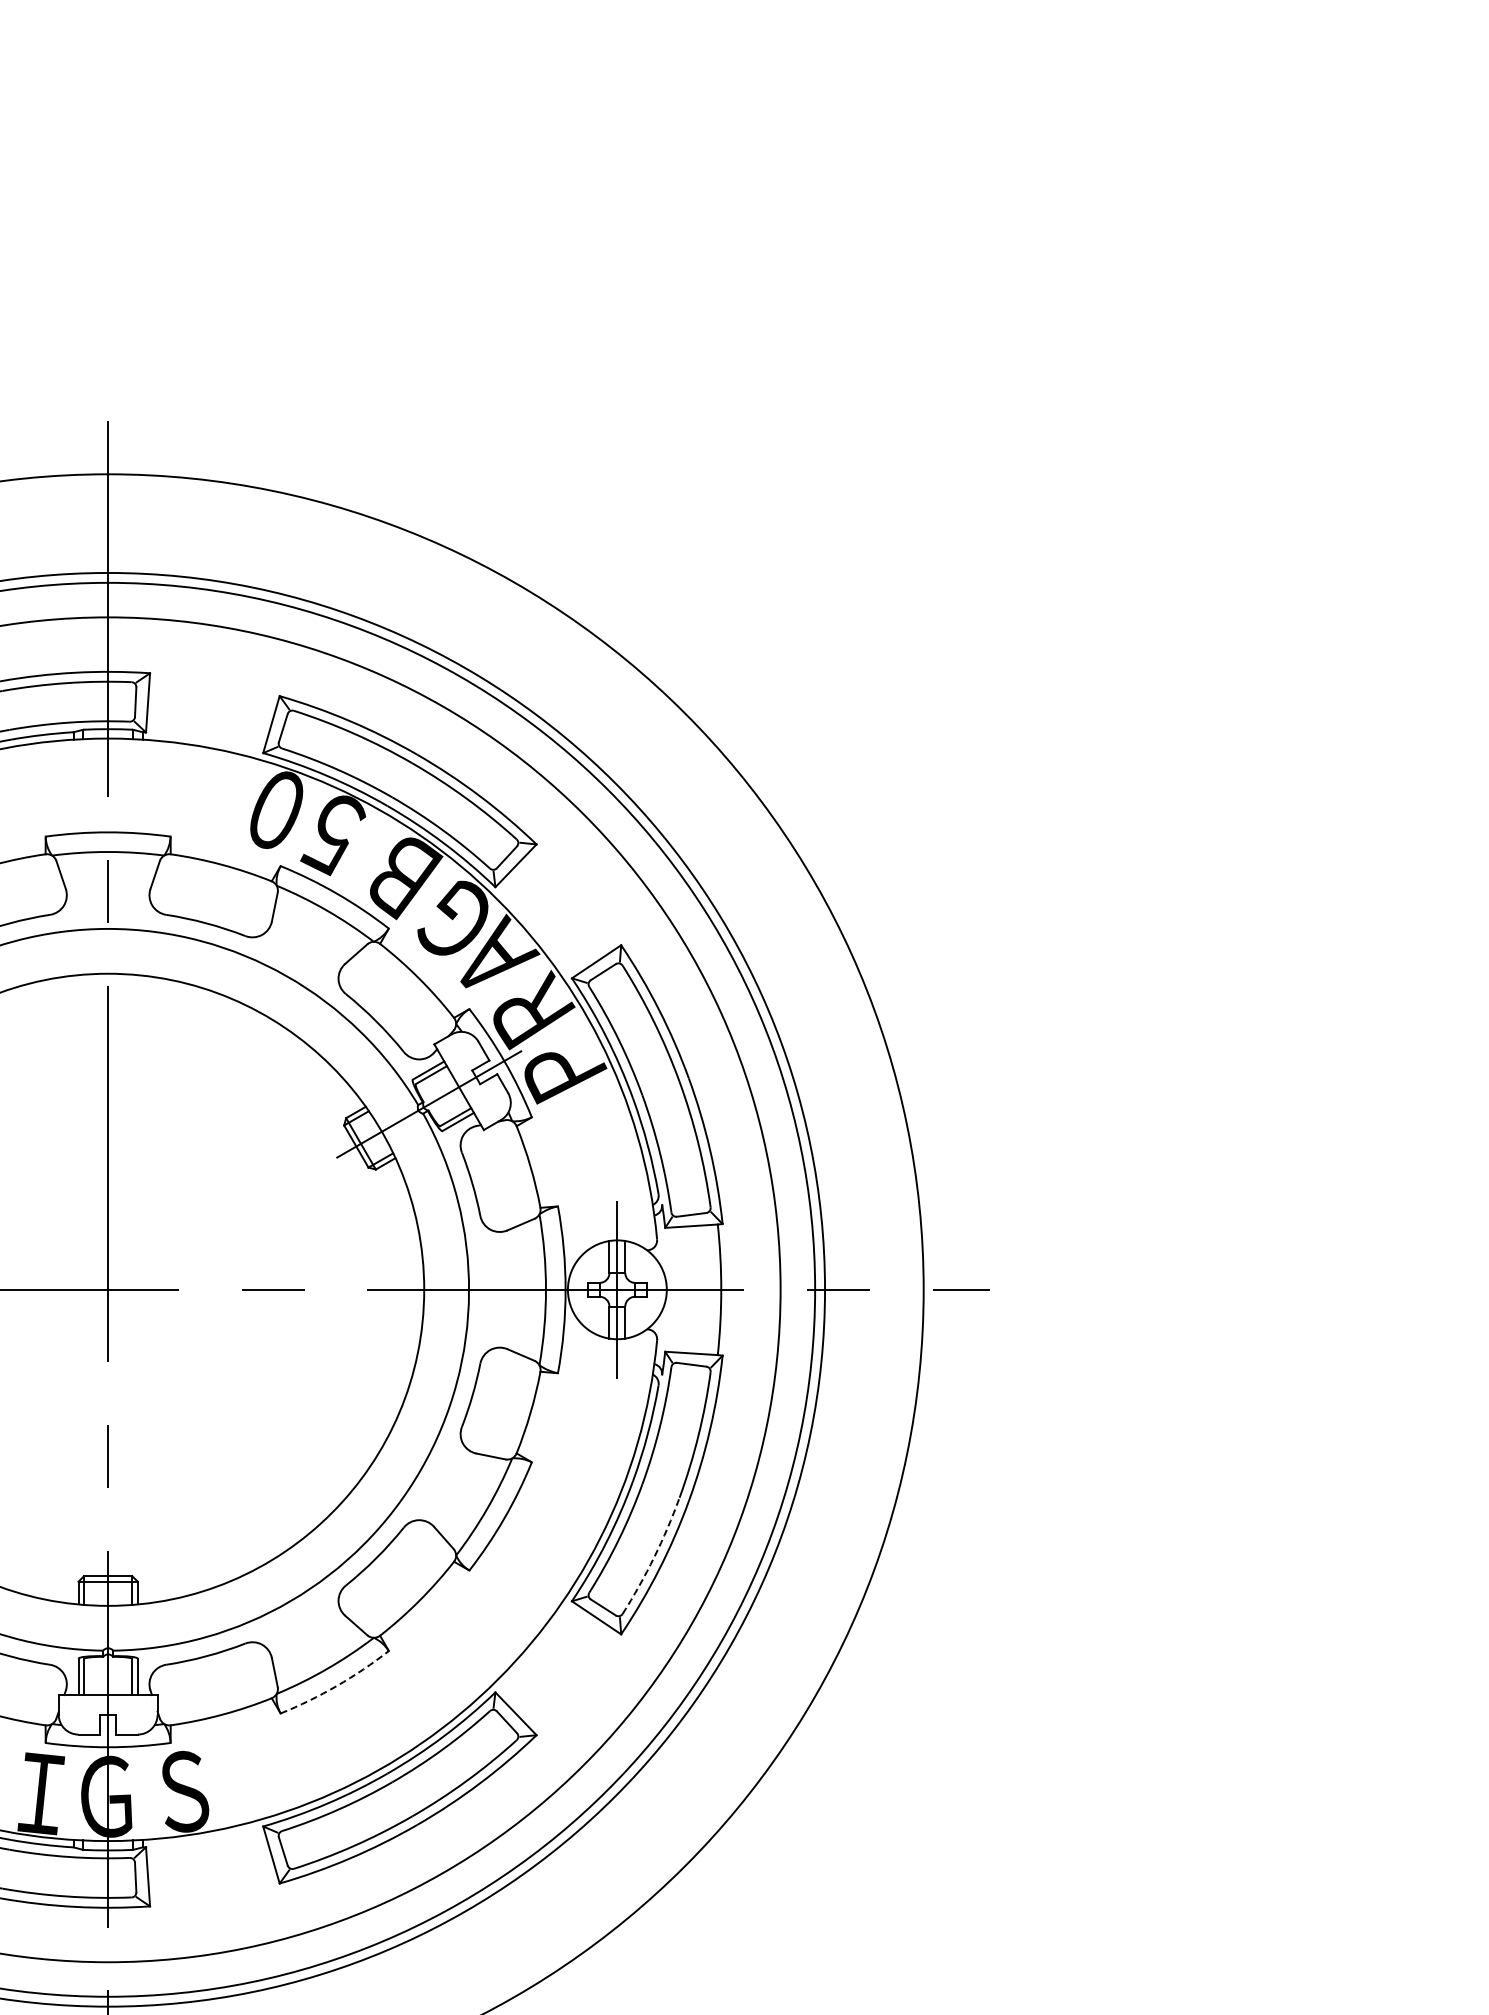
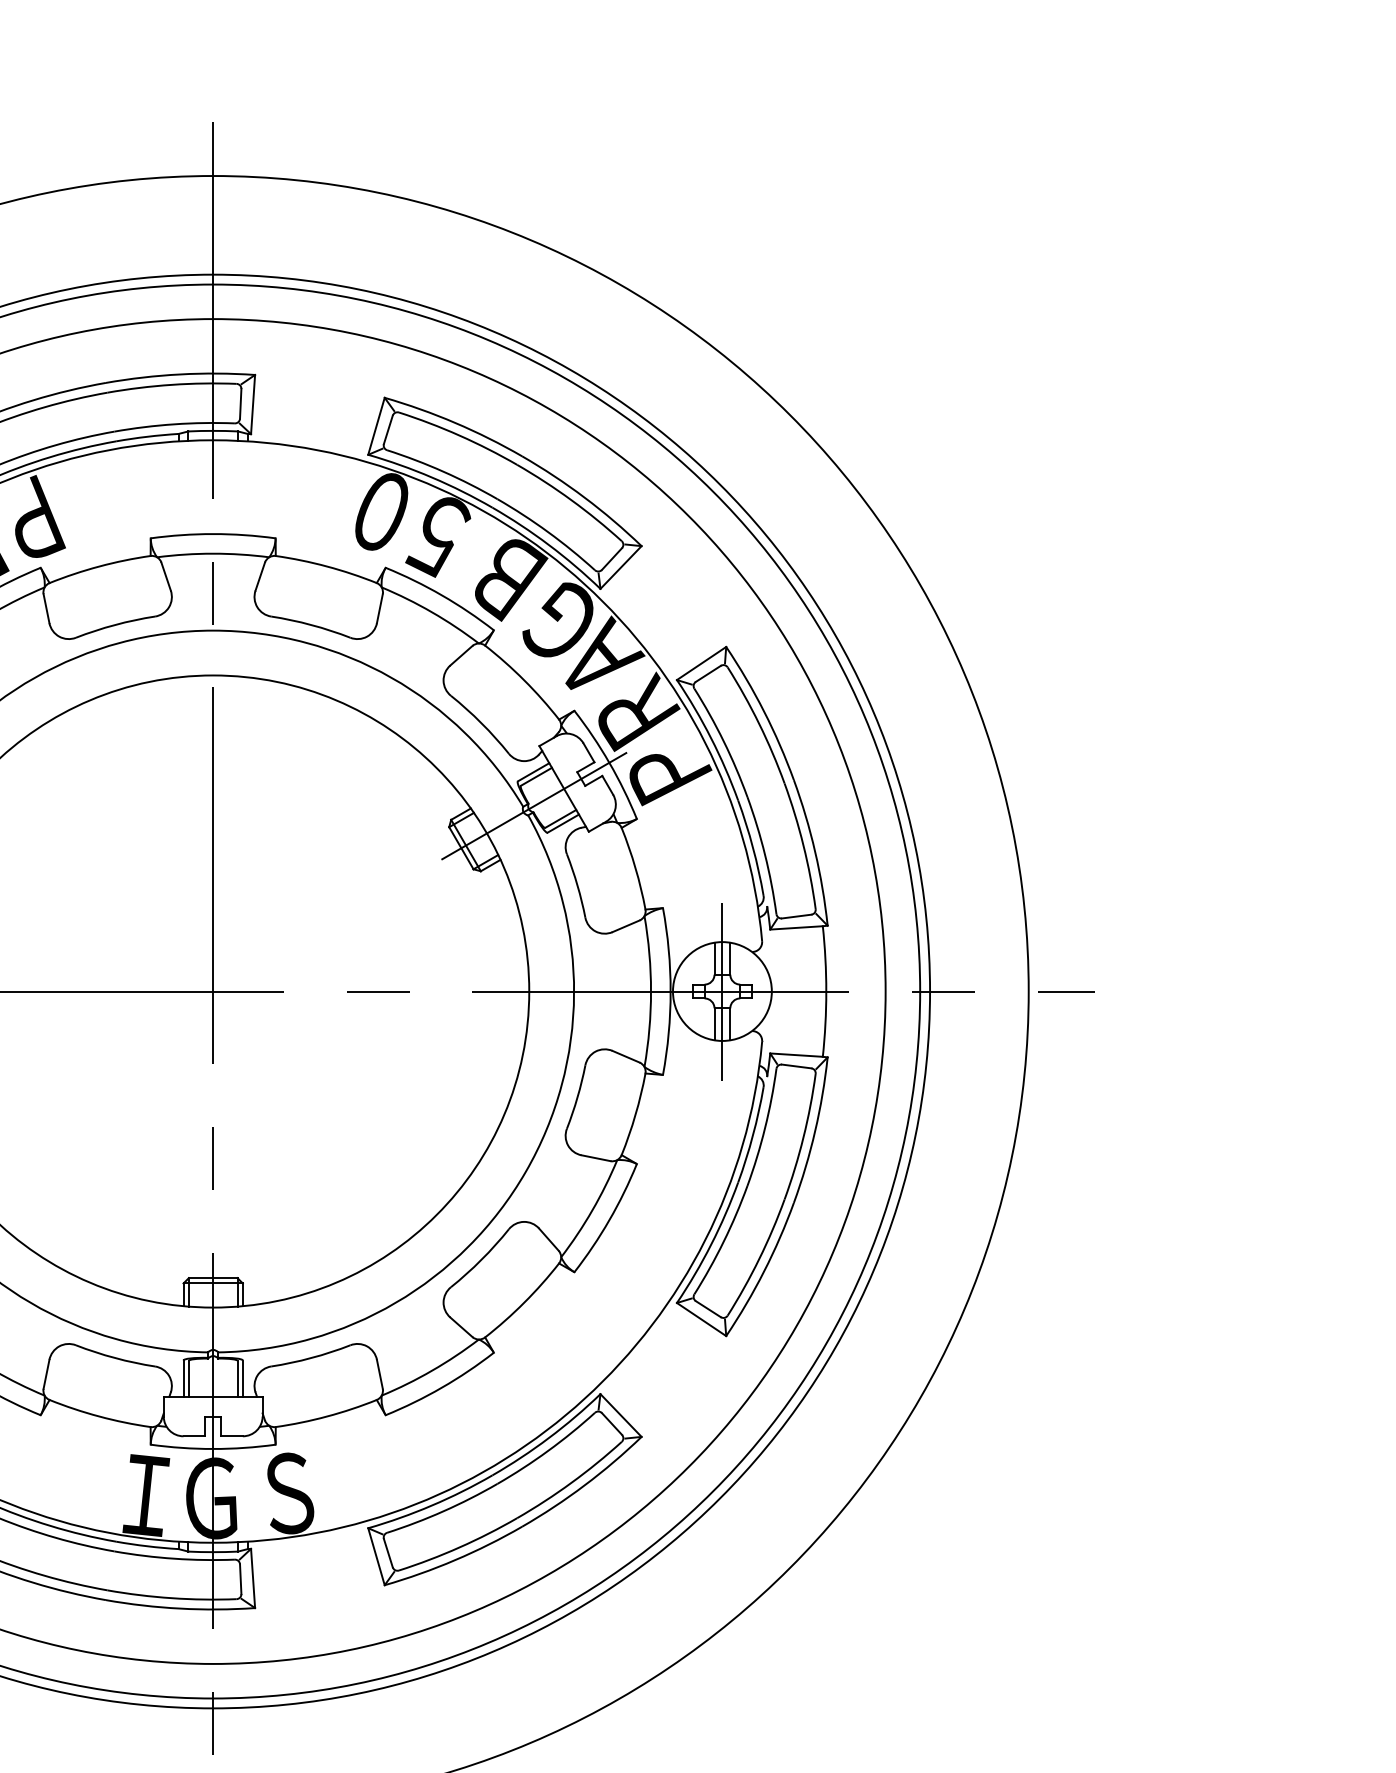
arc: (654, 1557) -> (759, 1259), dashed -> solid
arc: (336, 1685) -> (441, 1387), dashed -> solid

